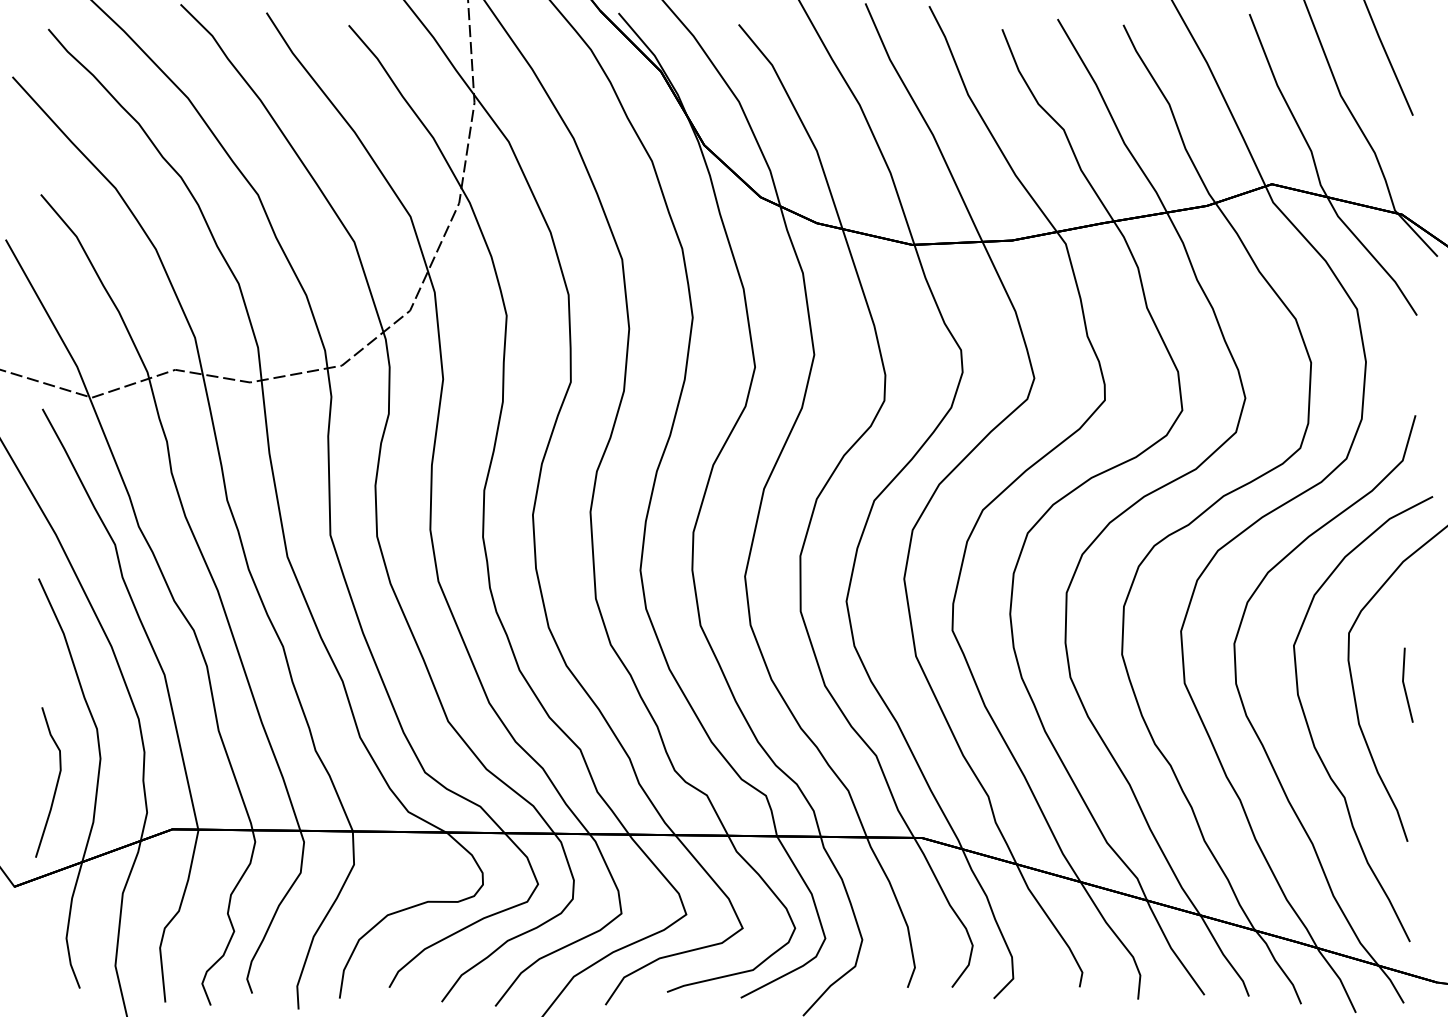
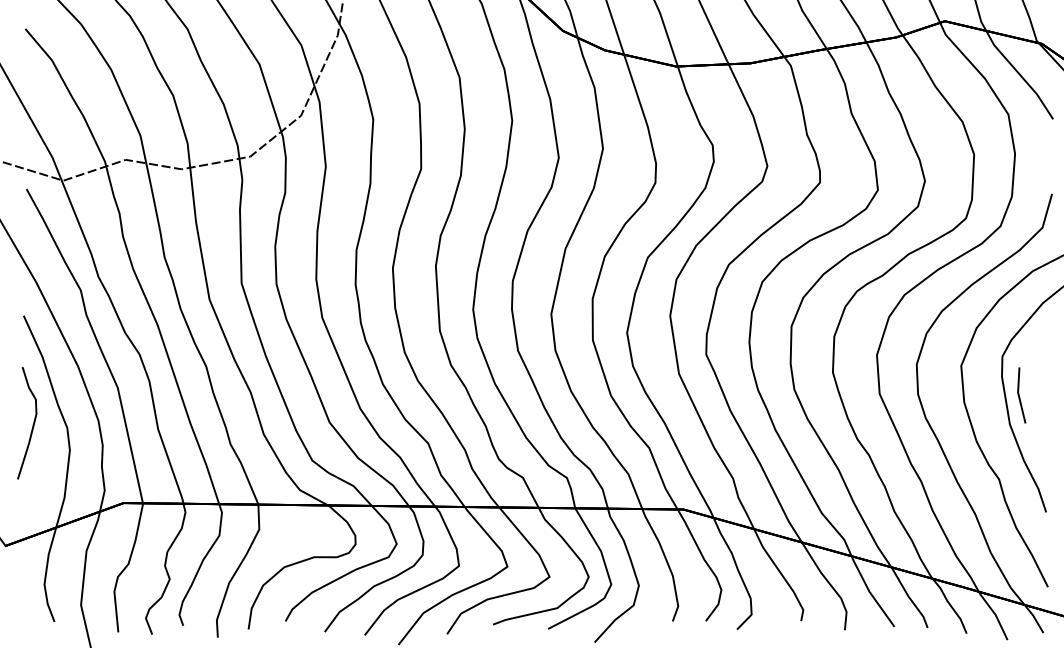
line: (1405, 686) -> (1019, 396), moved
curve: (56, 782) -> (33, 423), moved

